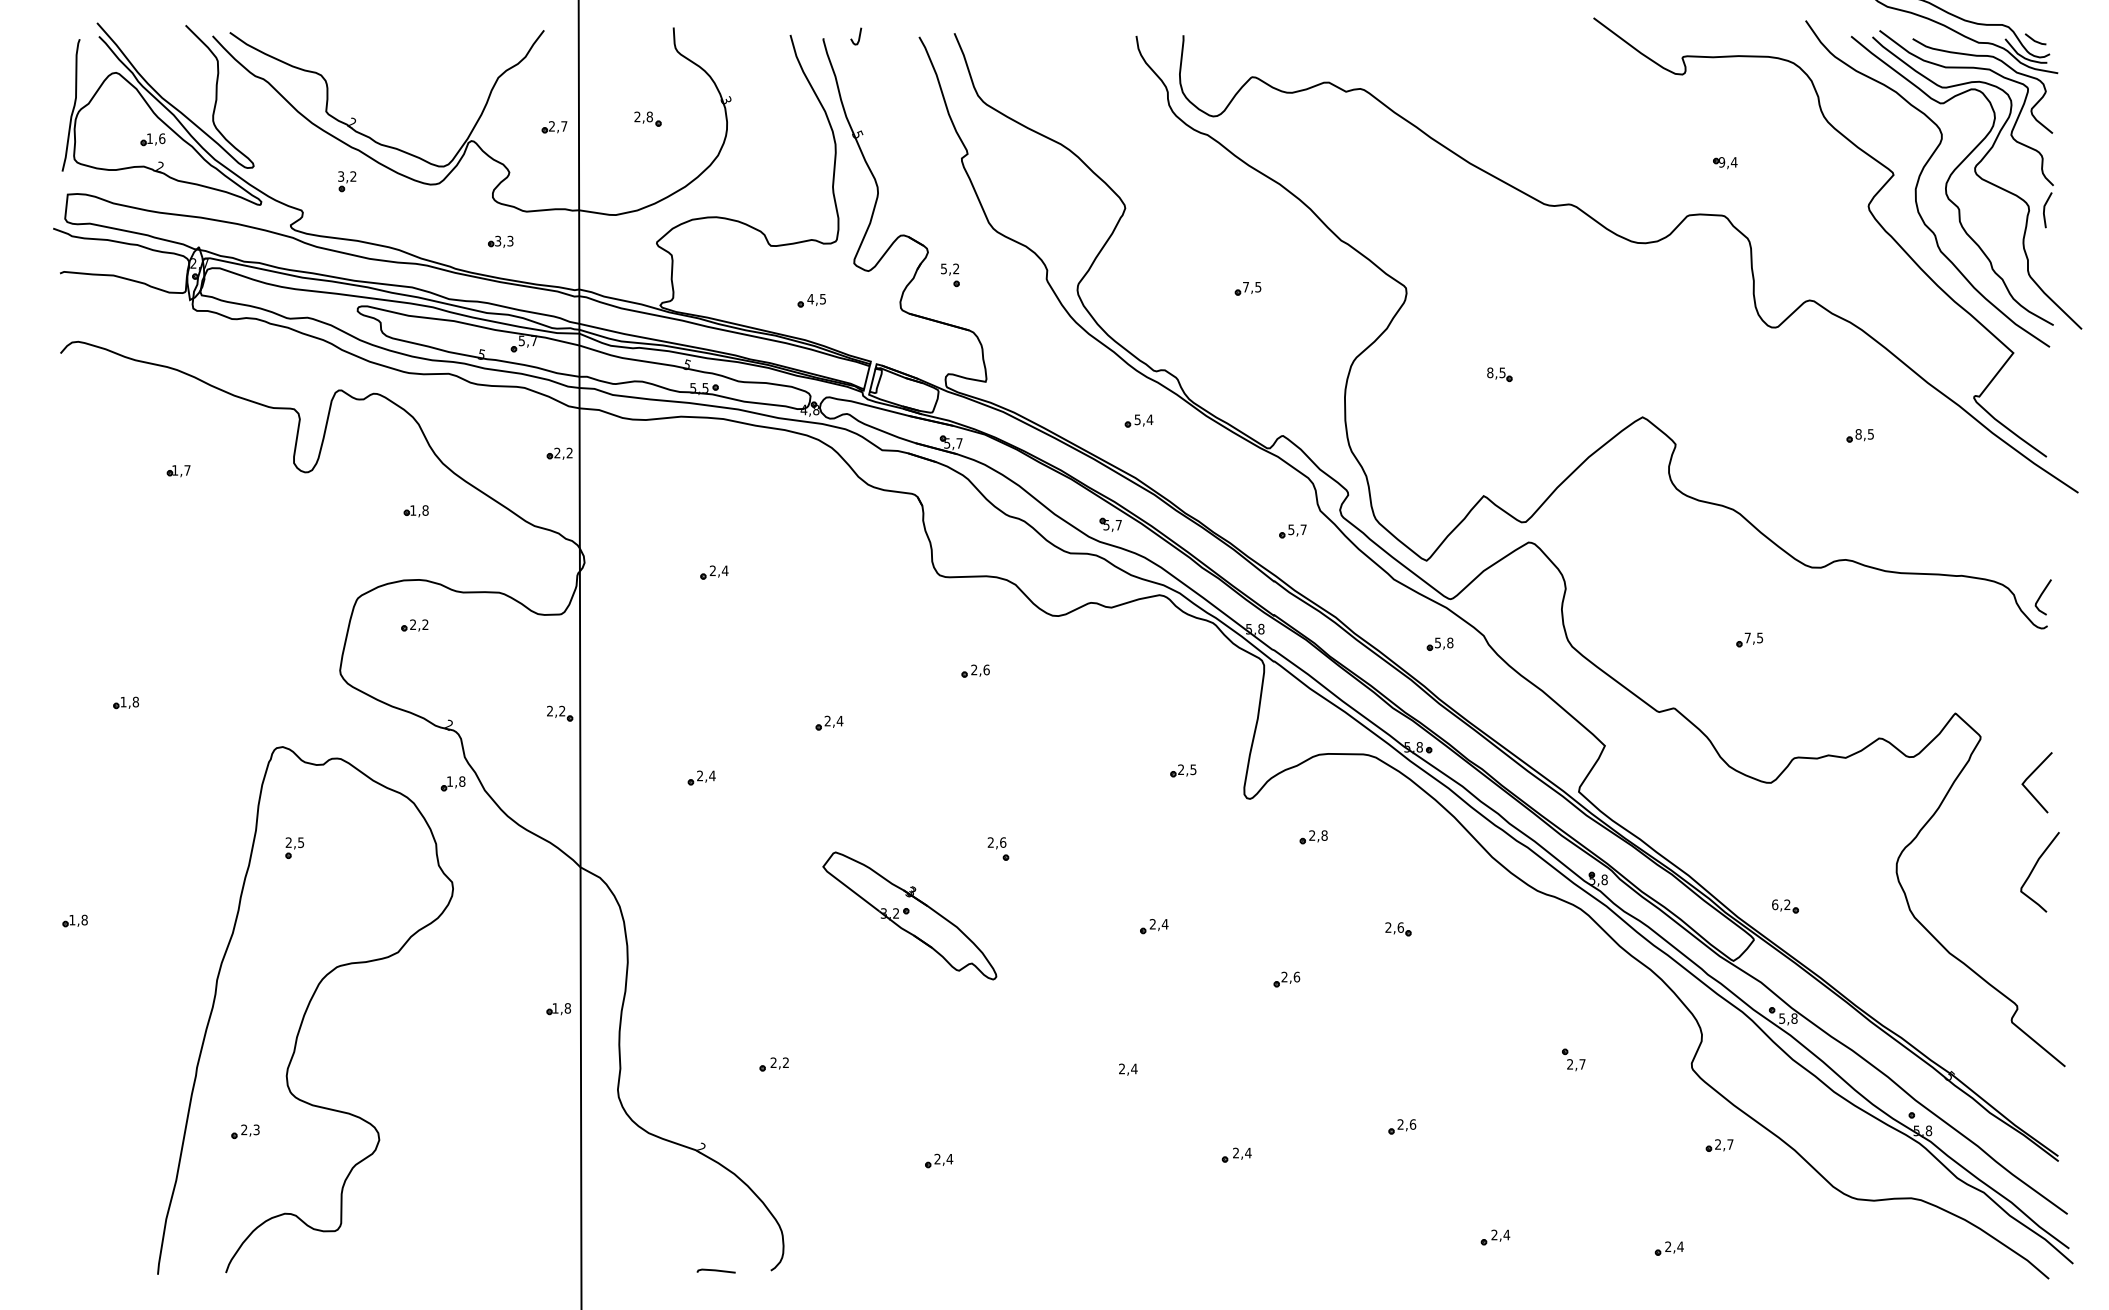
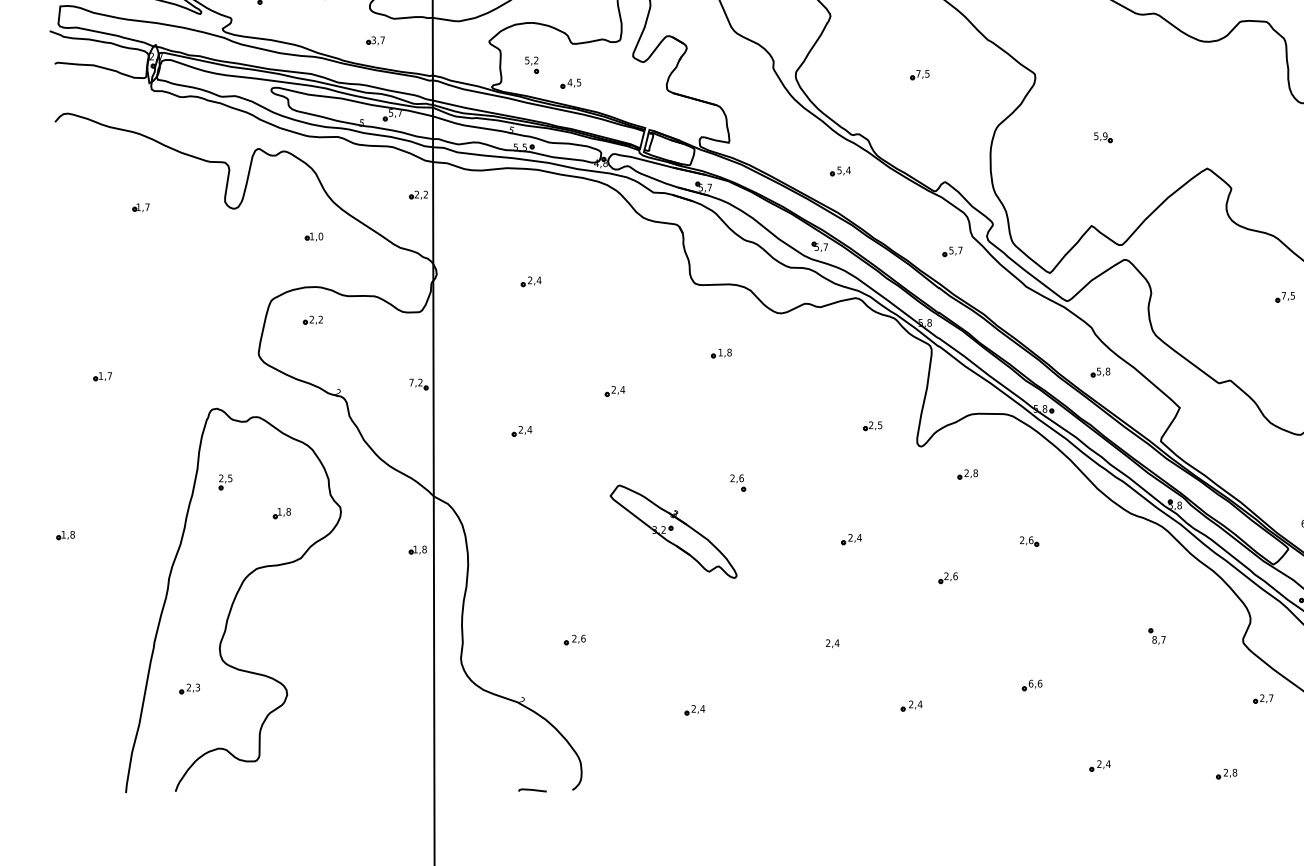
text: (510, 240) -> (382, 39), 3,3 -> 3,7
part: (950, 275) -> (532, 65), moved
part: (811, 300) -> (570, 83), moved
text: (1496, 372) -> (1100, 135), 8,5 -> 5,9
text: (425, 510) -> (320, 236), 1,8 -> 1,0
part: (1749, 639) -> (1285, 296), moved
part: (1439, 643) -> (1100, 371), moved
text: (980, 669) -> (725, 352), 2,6 -> 1,8
text: (135, 701) -> (109, 375), 1,8 -> 1,7
text: (549, 710) -> (411, 382), 2,2 -> 7,2
part: (452, 783) -> (281, 513), moved
part: (558, 1009) -> (417, 550), moved
text: (785, 1062) -> (583, 638), 2,2 -> 2,6
text: (1570, 1064) -> (1154, 639), 2,7 -> 8,7
text: (1400, 1124) -> (1030, 683), 2,6 -> 6,6
text: (1680, 1246) -> (1234, 772), 2,4 -> 2,8

